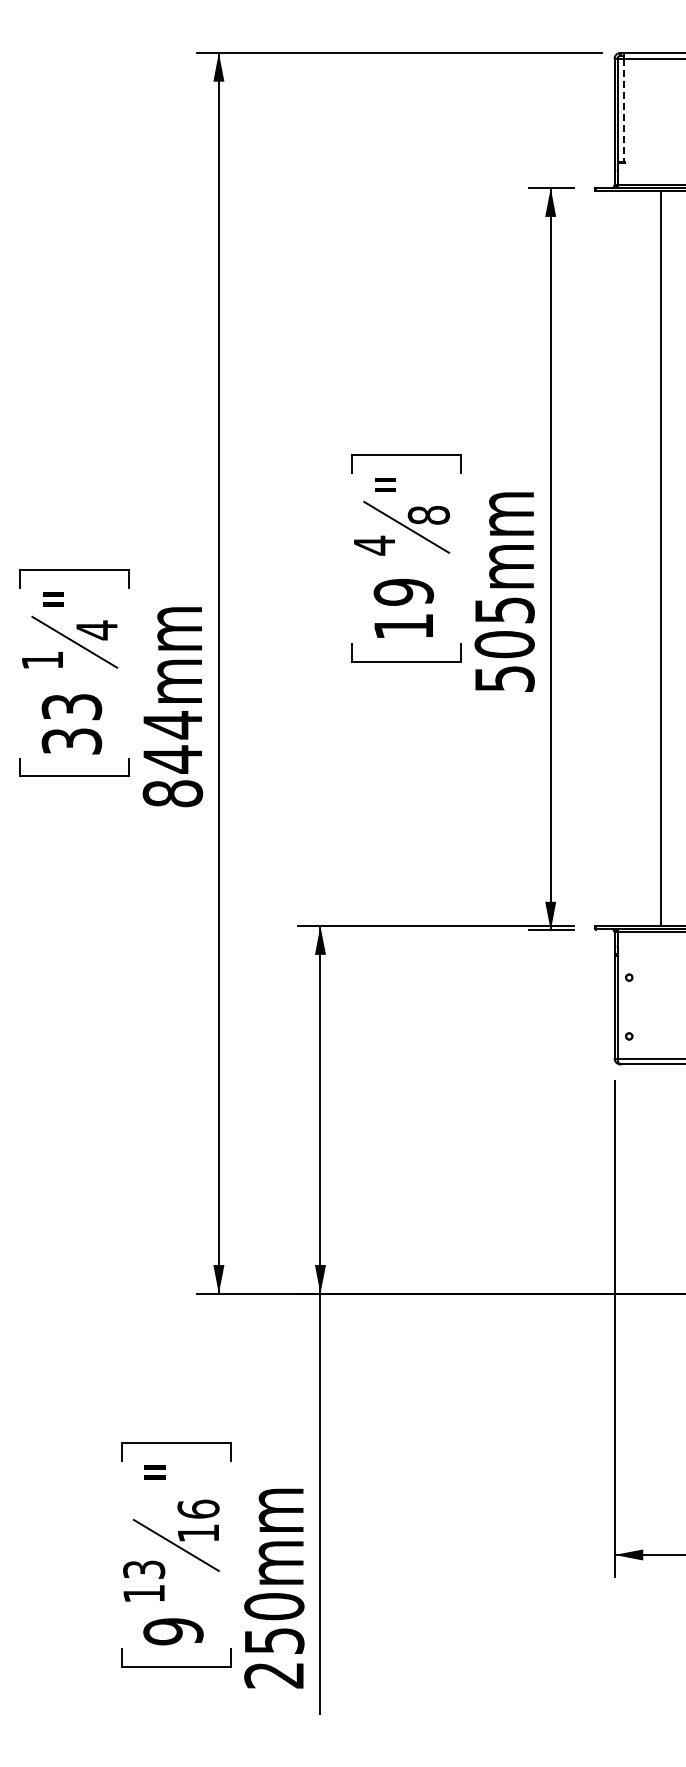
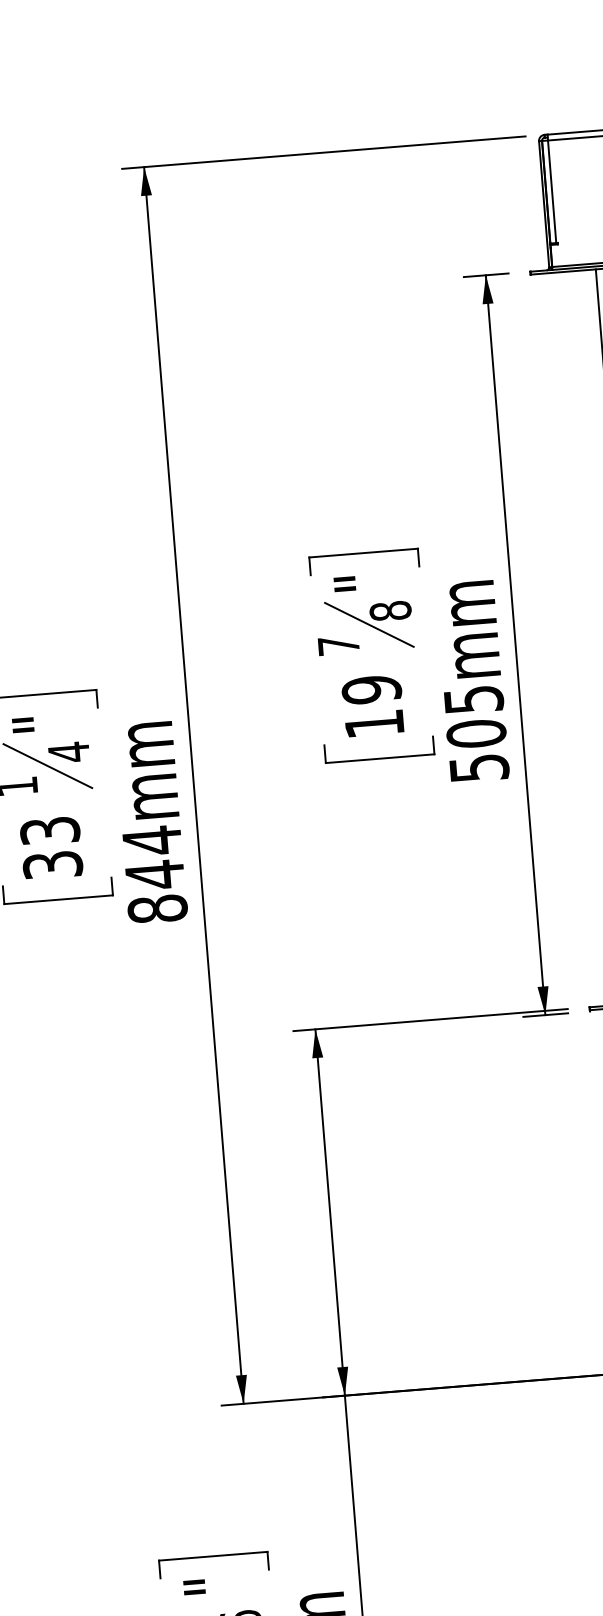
line: (623, 110) -> (552, 191), dashed -> solid
text: (374, 545) -> (338, 645), 4 -> 7

